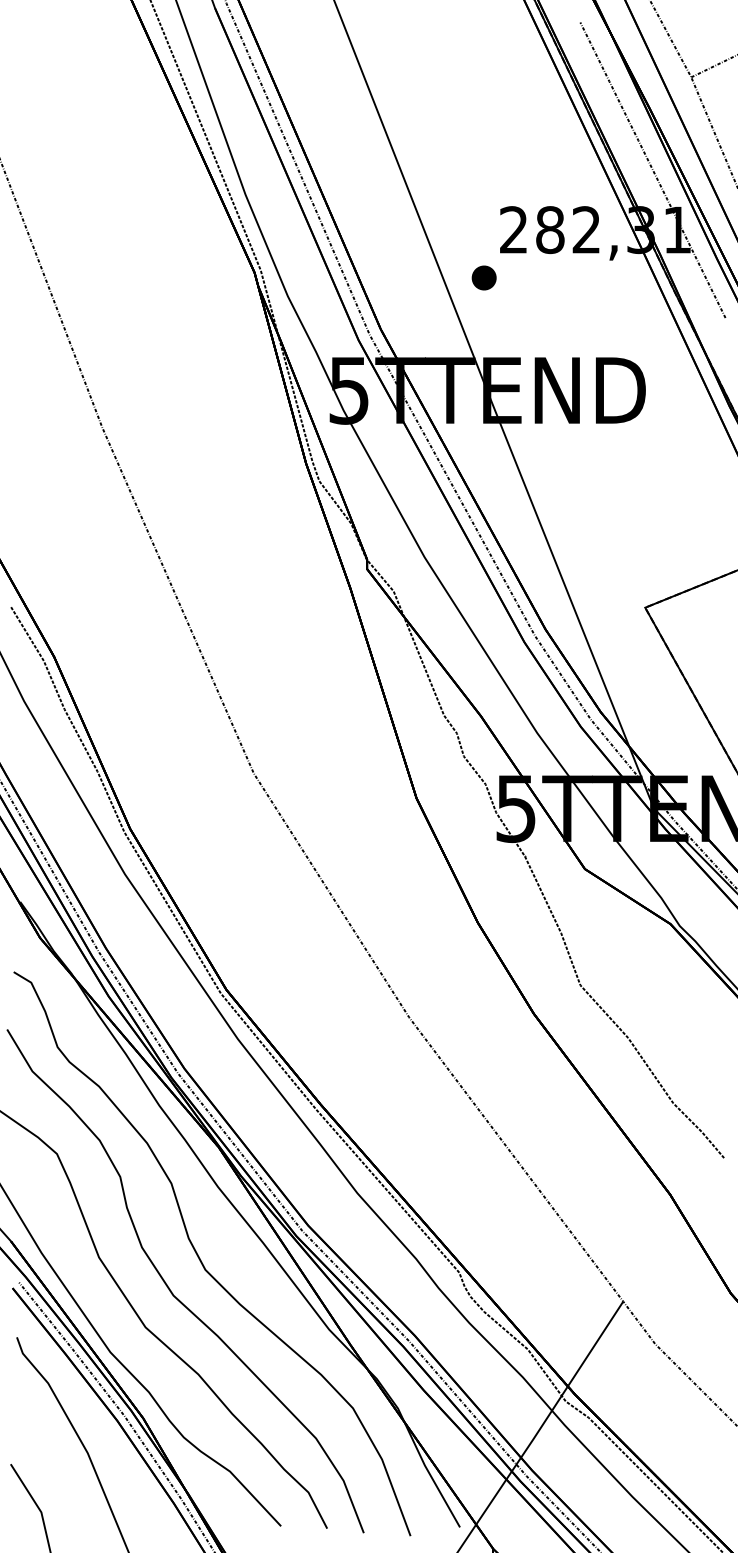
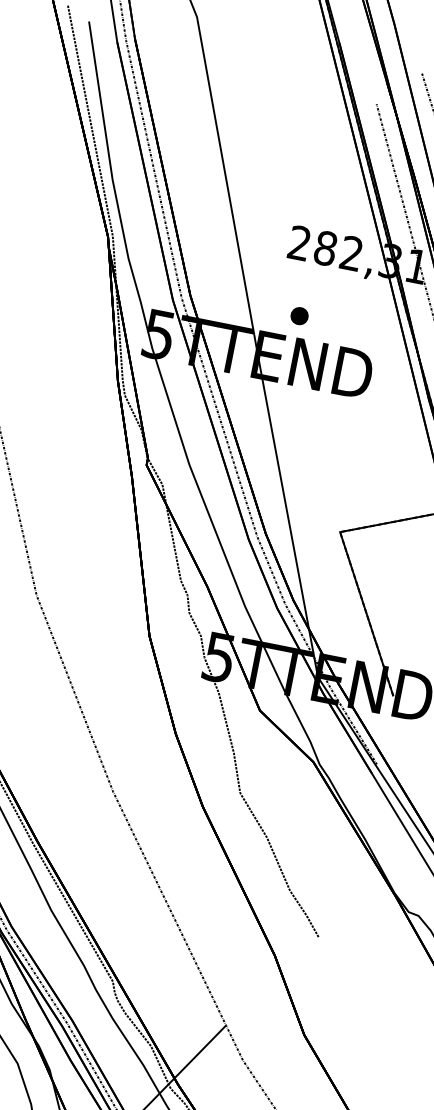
part: (483, 277) -> (299, 315), moved

